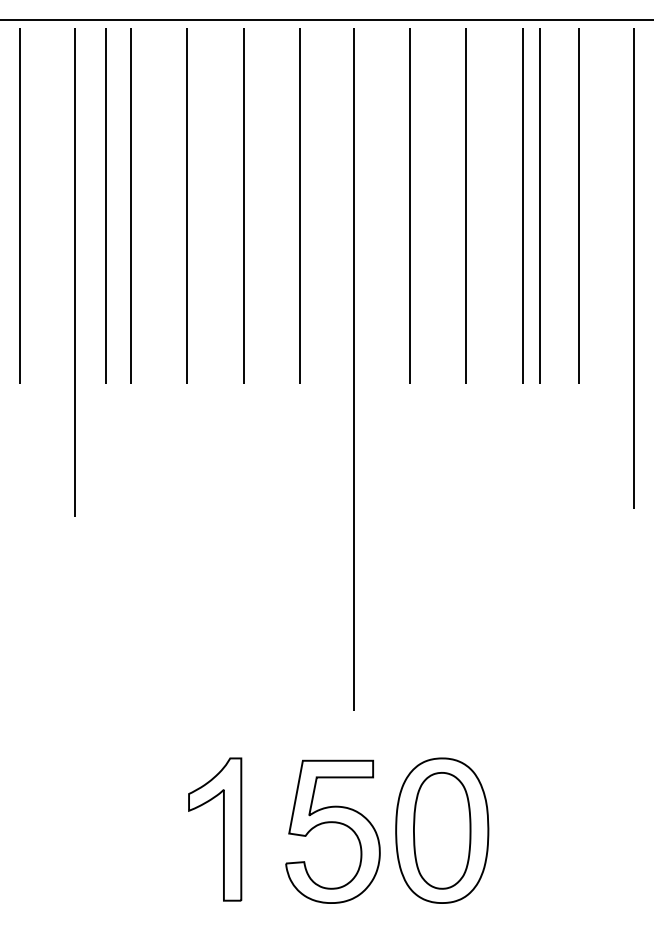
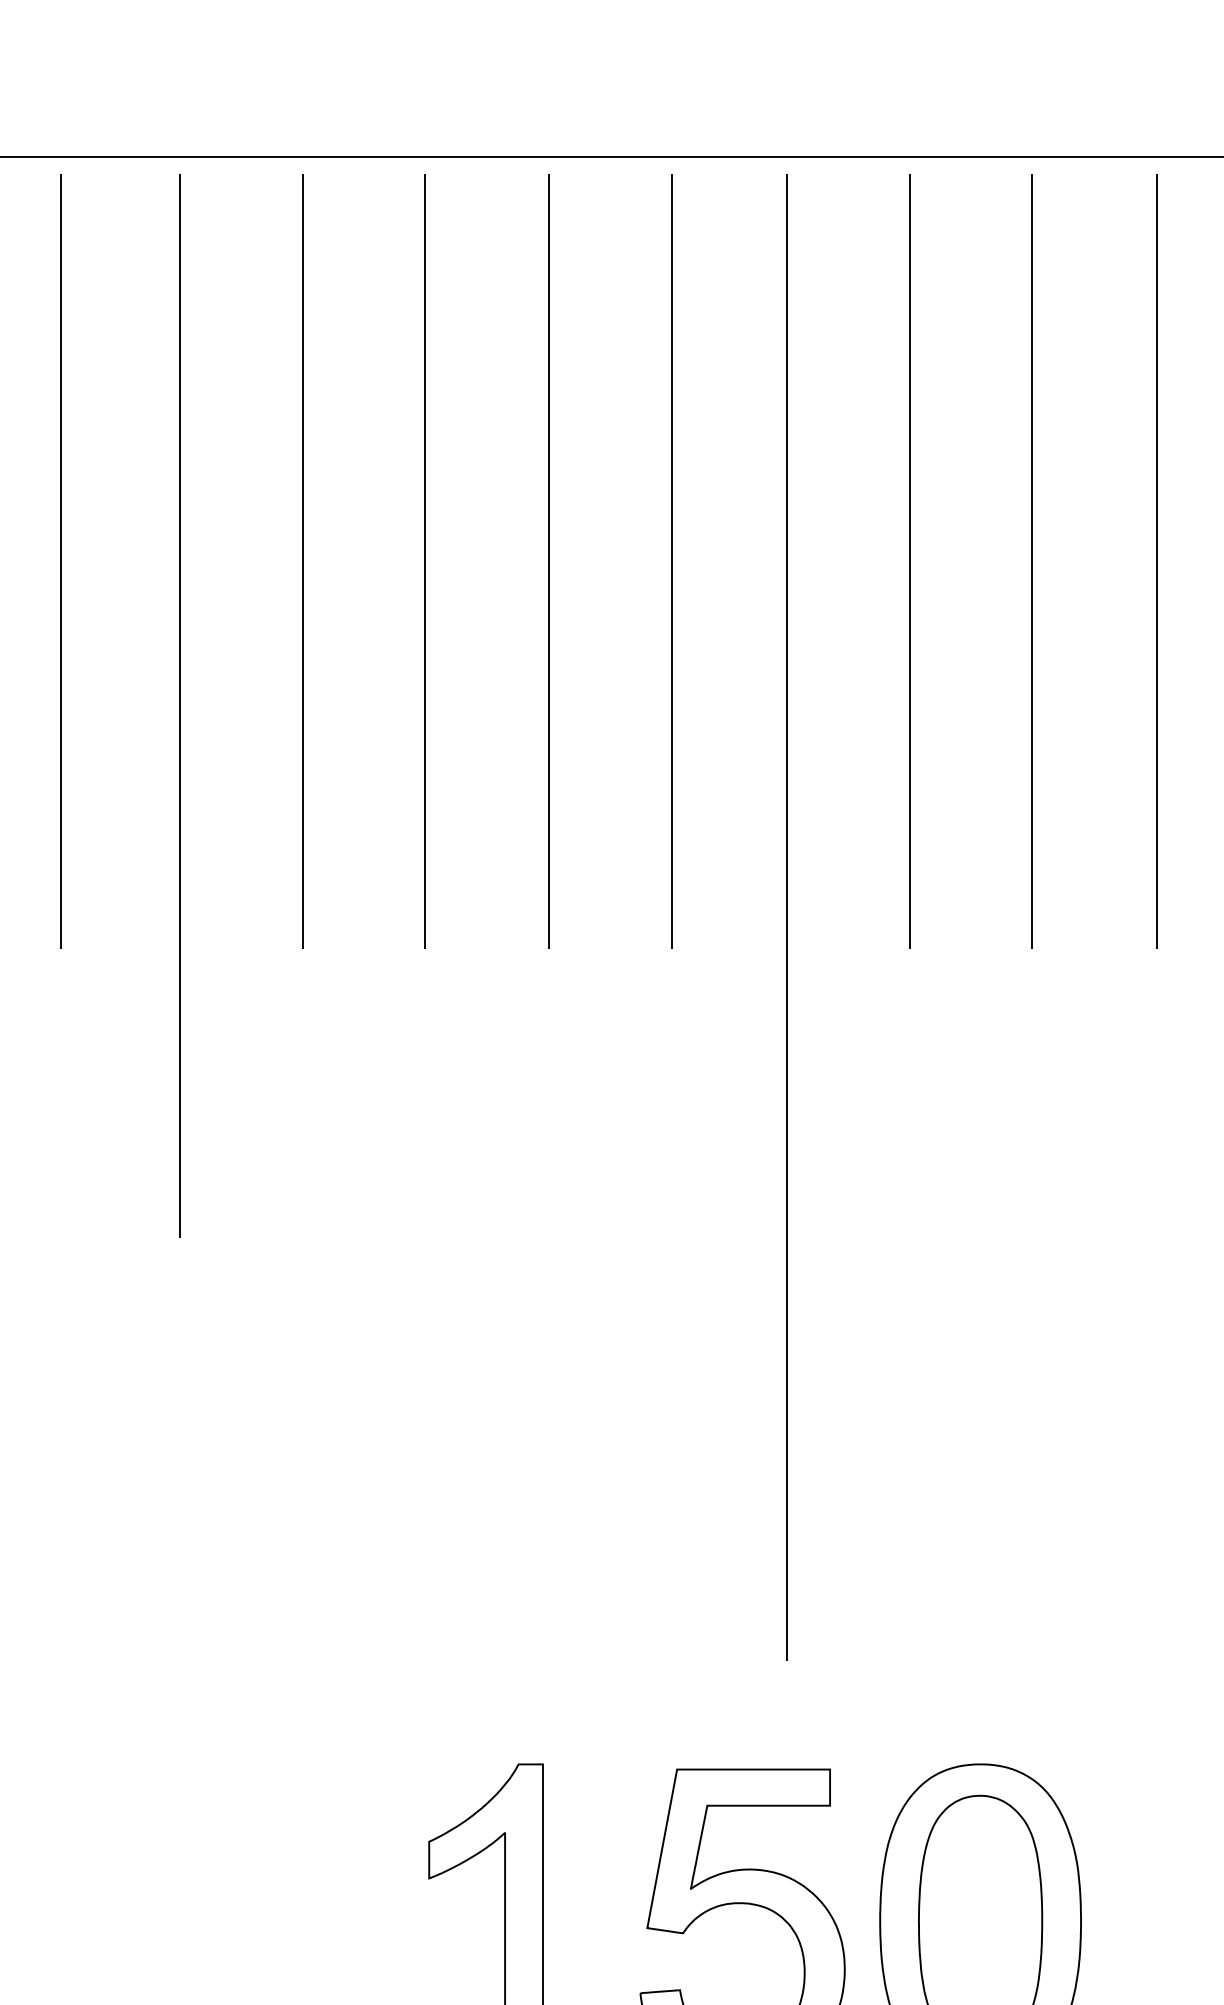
line: (105, 205) -> (247, 560), removed
line: (539, 205) -> (1192, 560), removed

